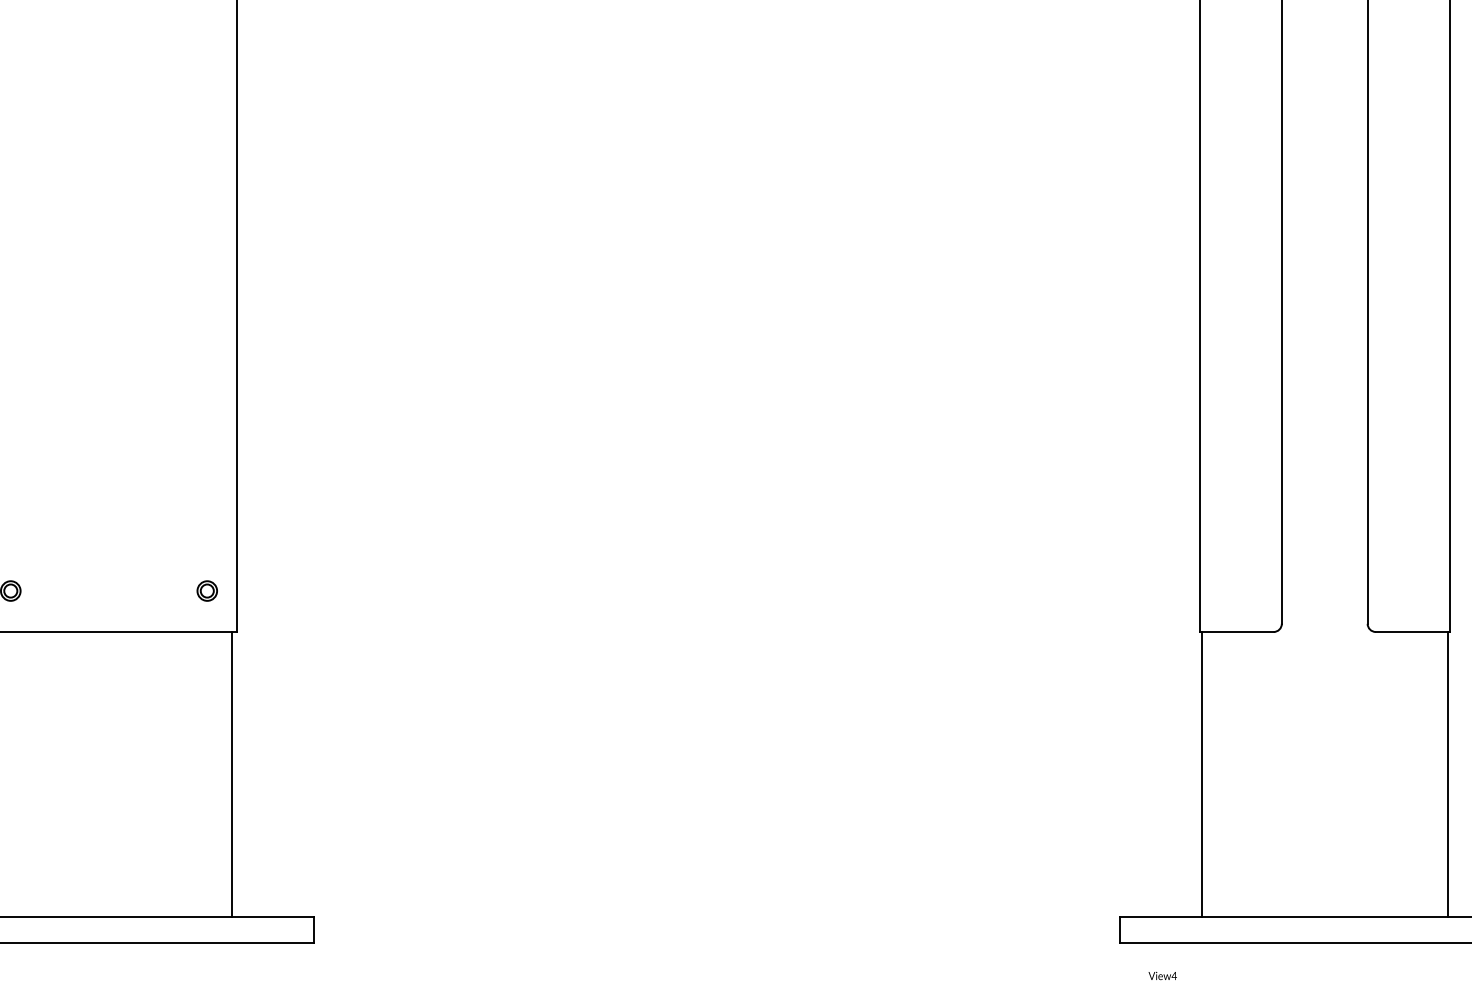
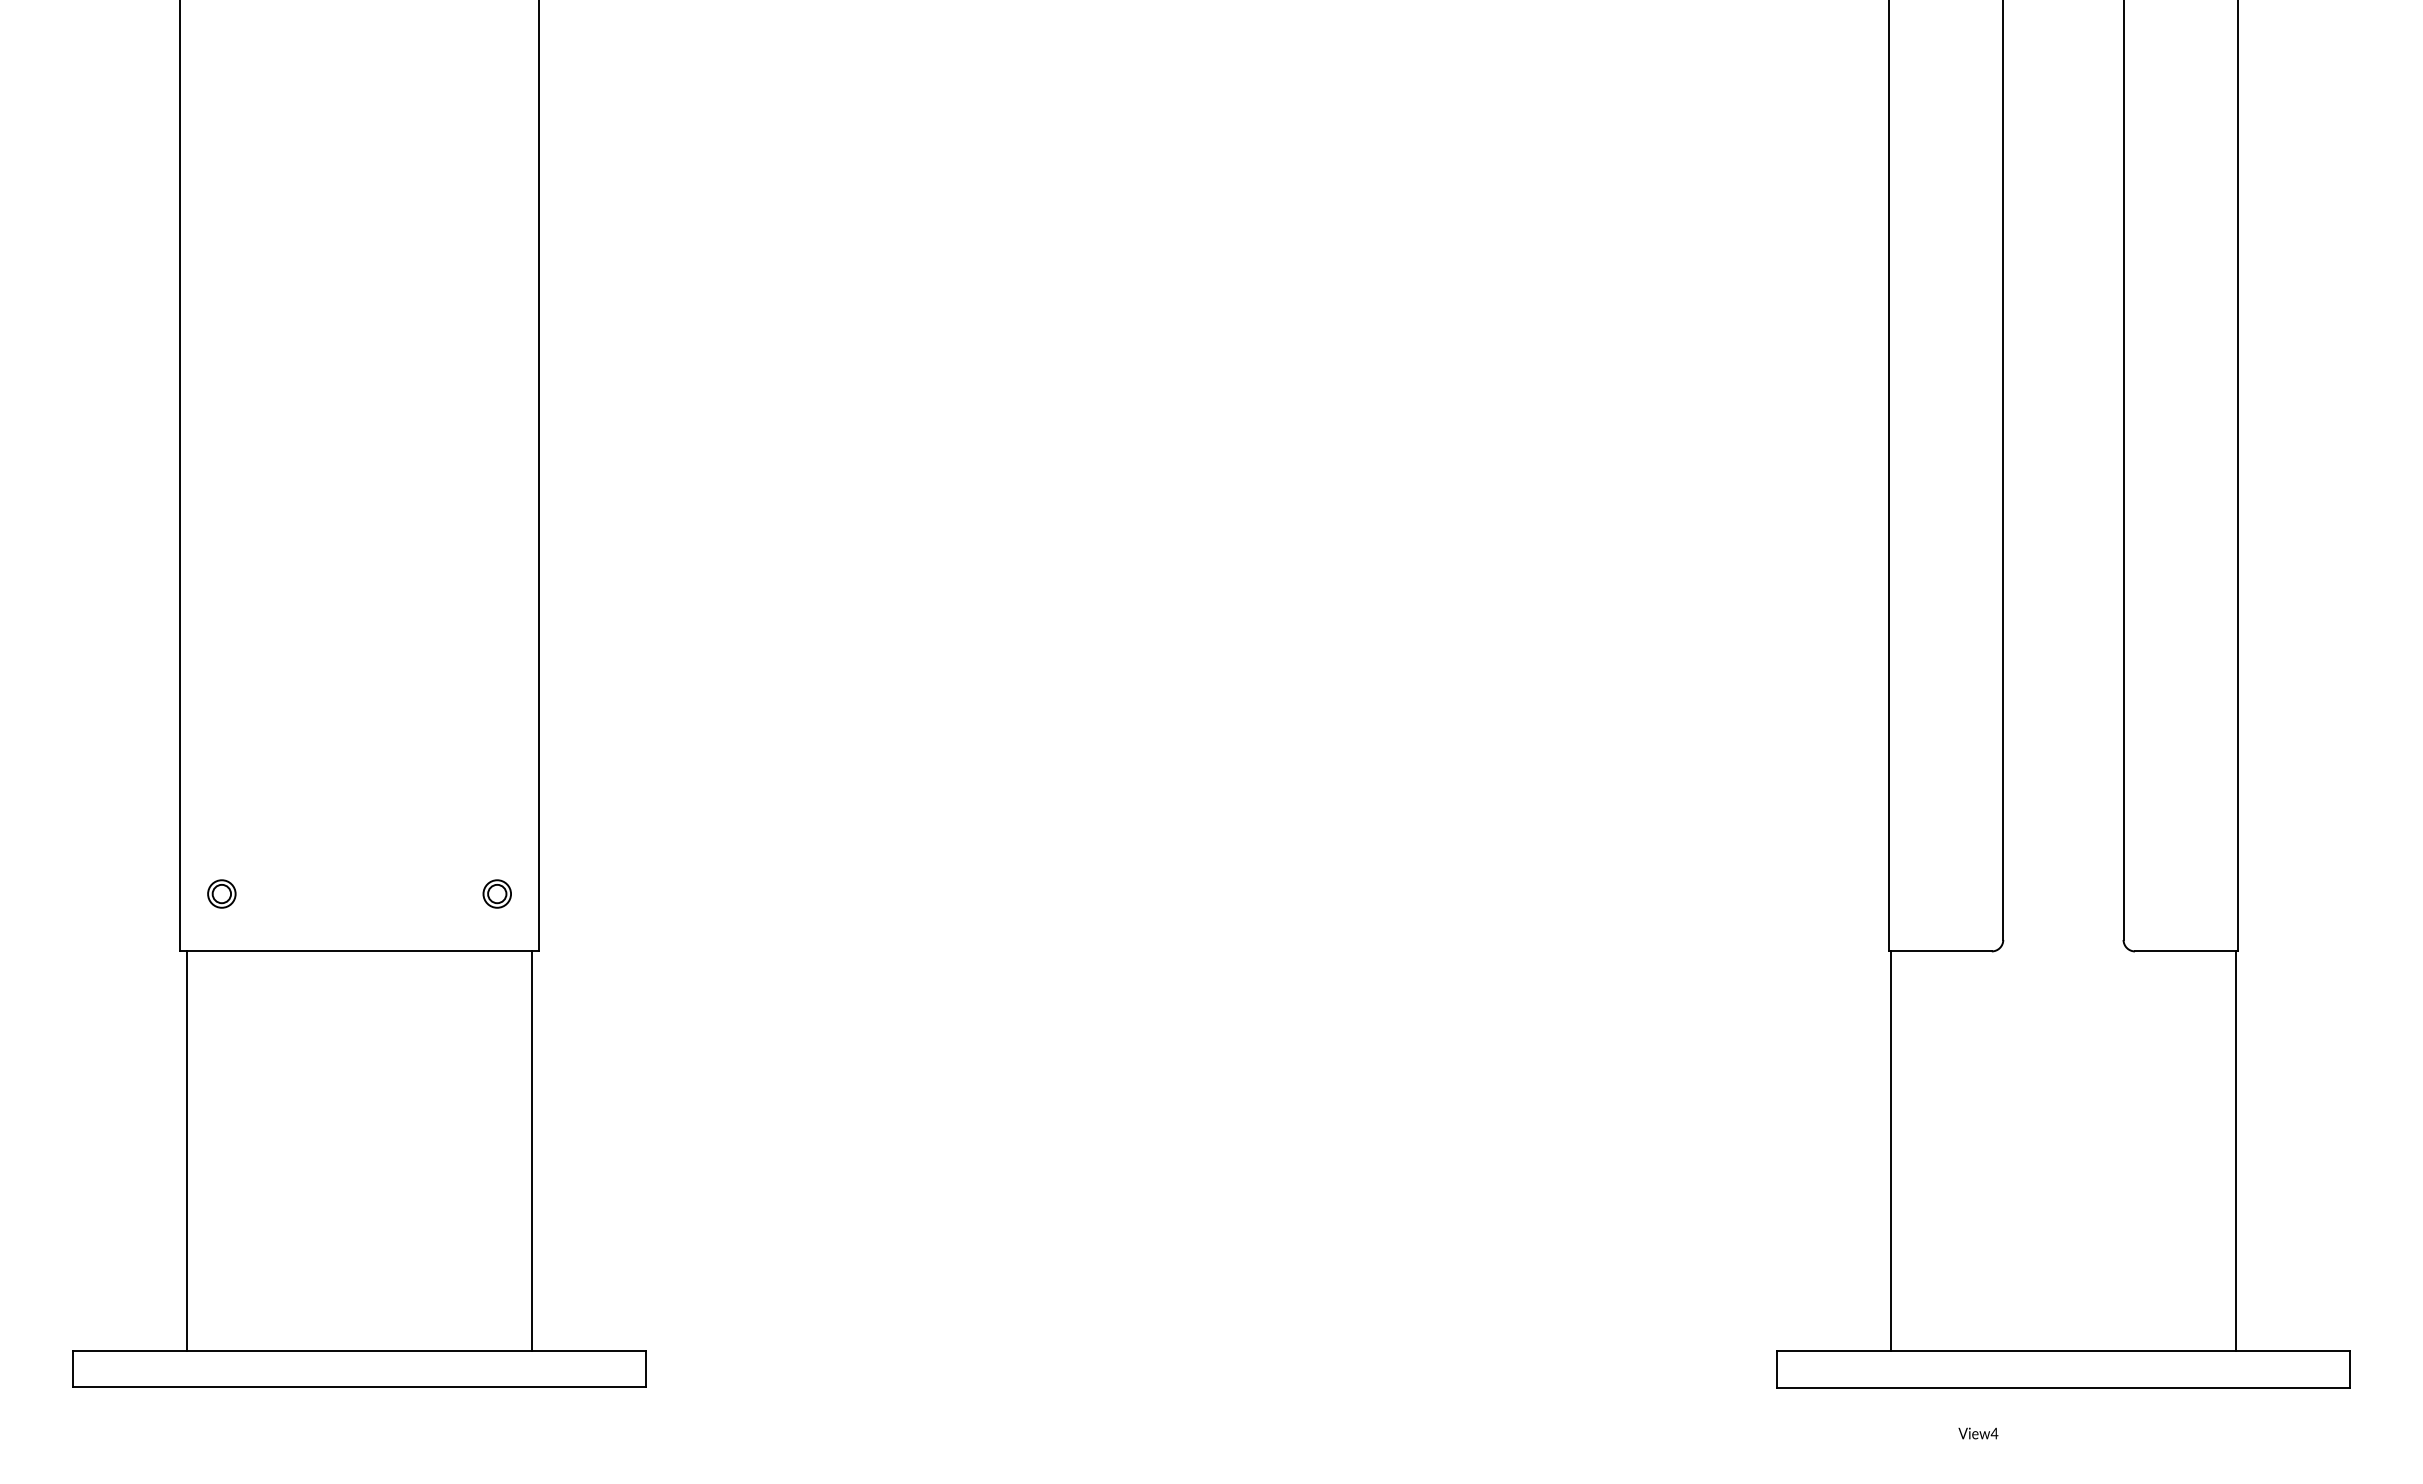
text: (1162, 975) -> (1978, 1433), moved

